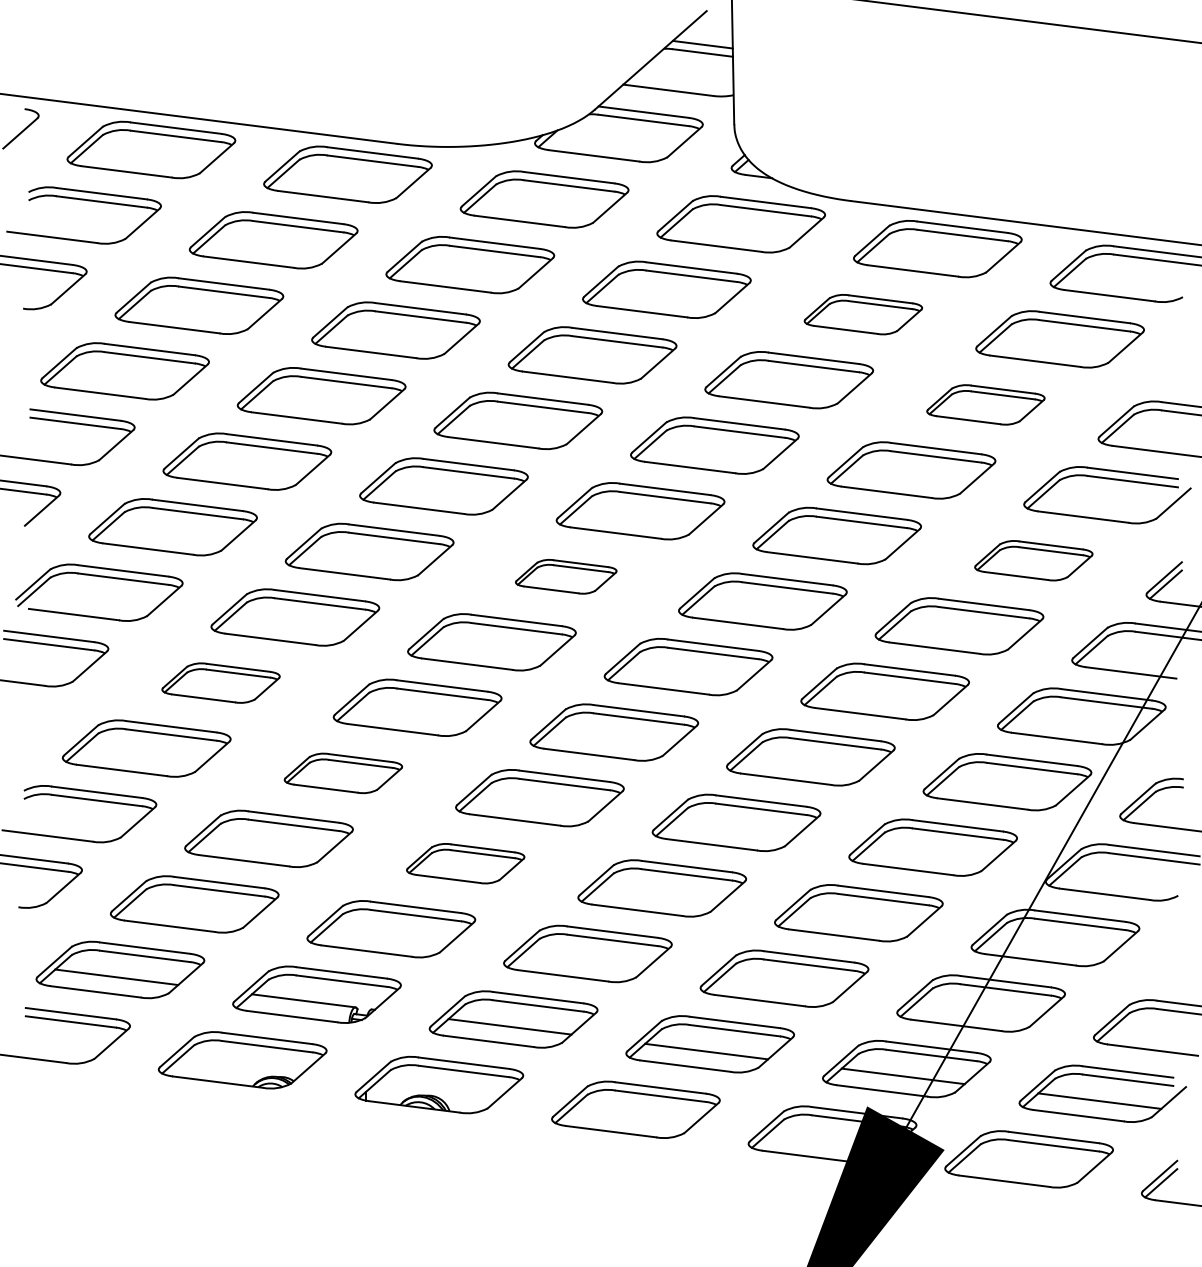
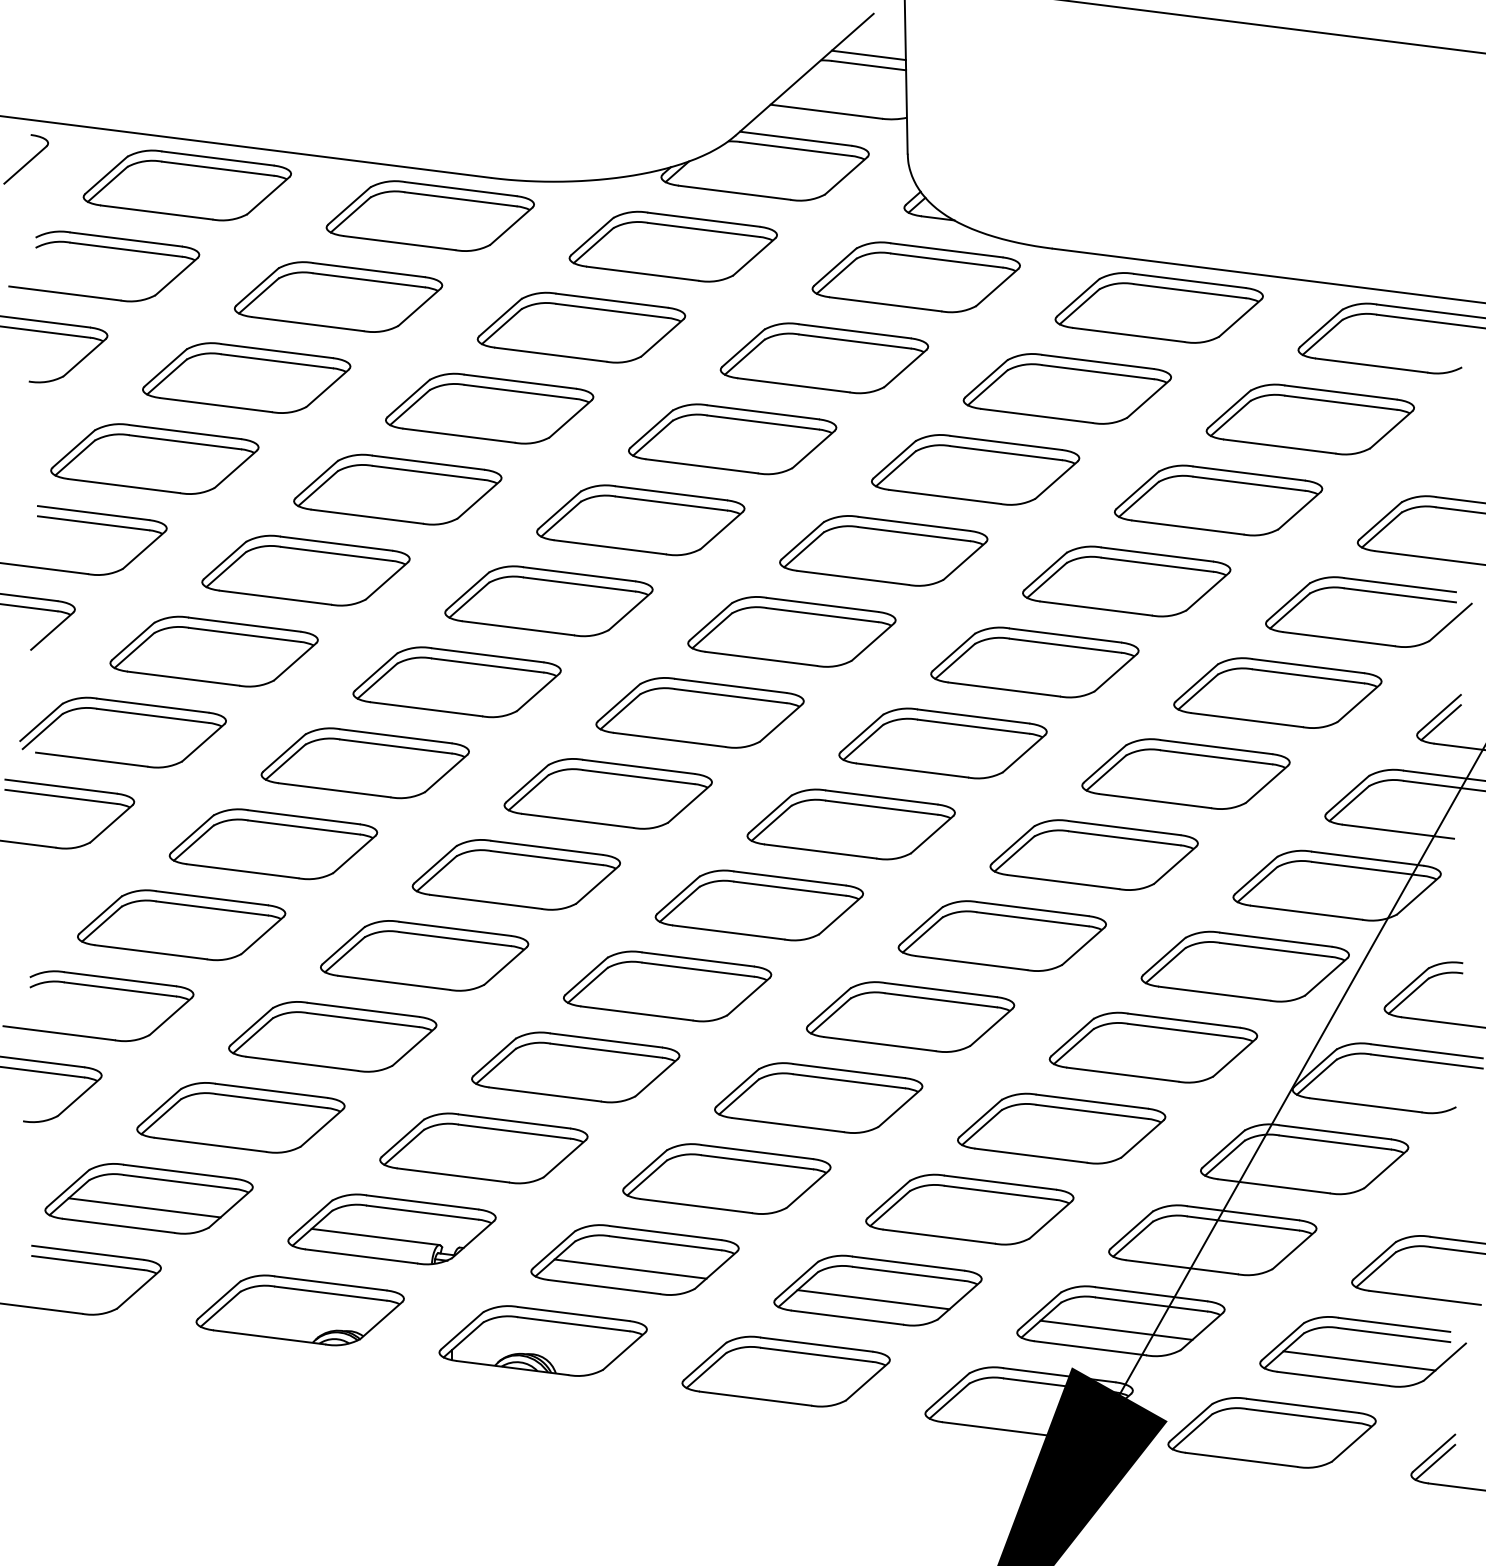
part: (862, 314) -> (1066, 388), size x1.43
part: (985, 404) -> (1218, 500), size x1.43
part: (1033, 560) -> (1277, 692), size x1.43
part: (565, 576) -> (699, 712), size x1.67
part: (221, 683) -> (273, 844), size x1.43
part: (343, 773) -> (424, 955), size x1.43
part: (465, 863) -> (575, 1067), size x1.43

